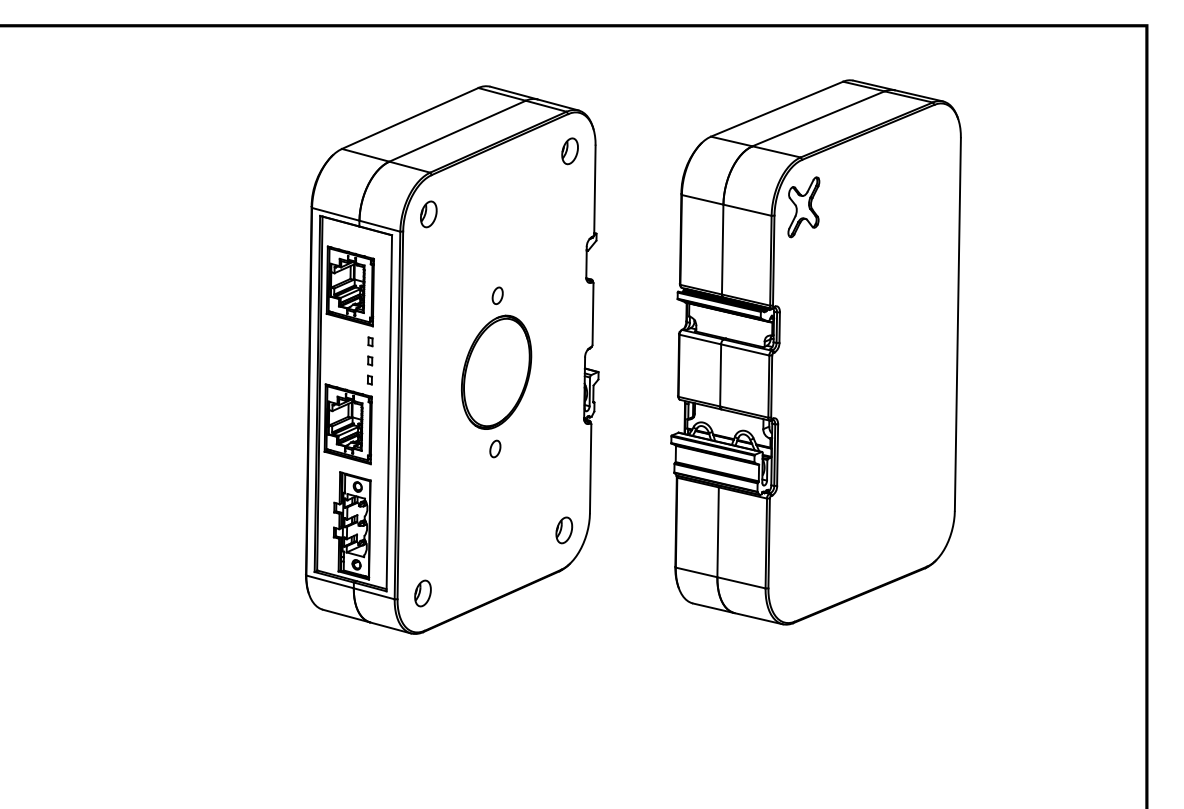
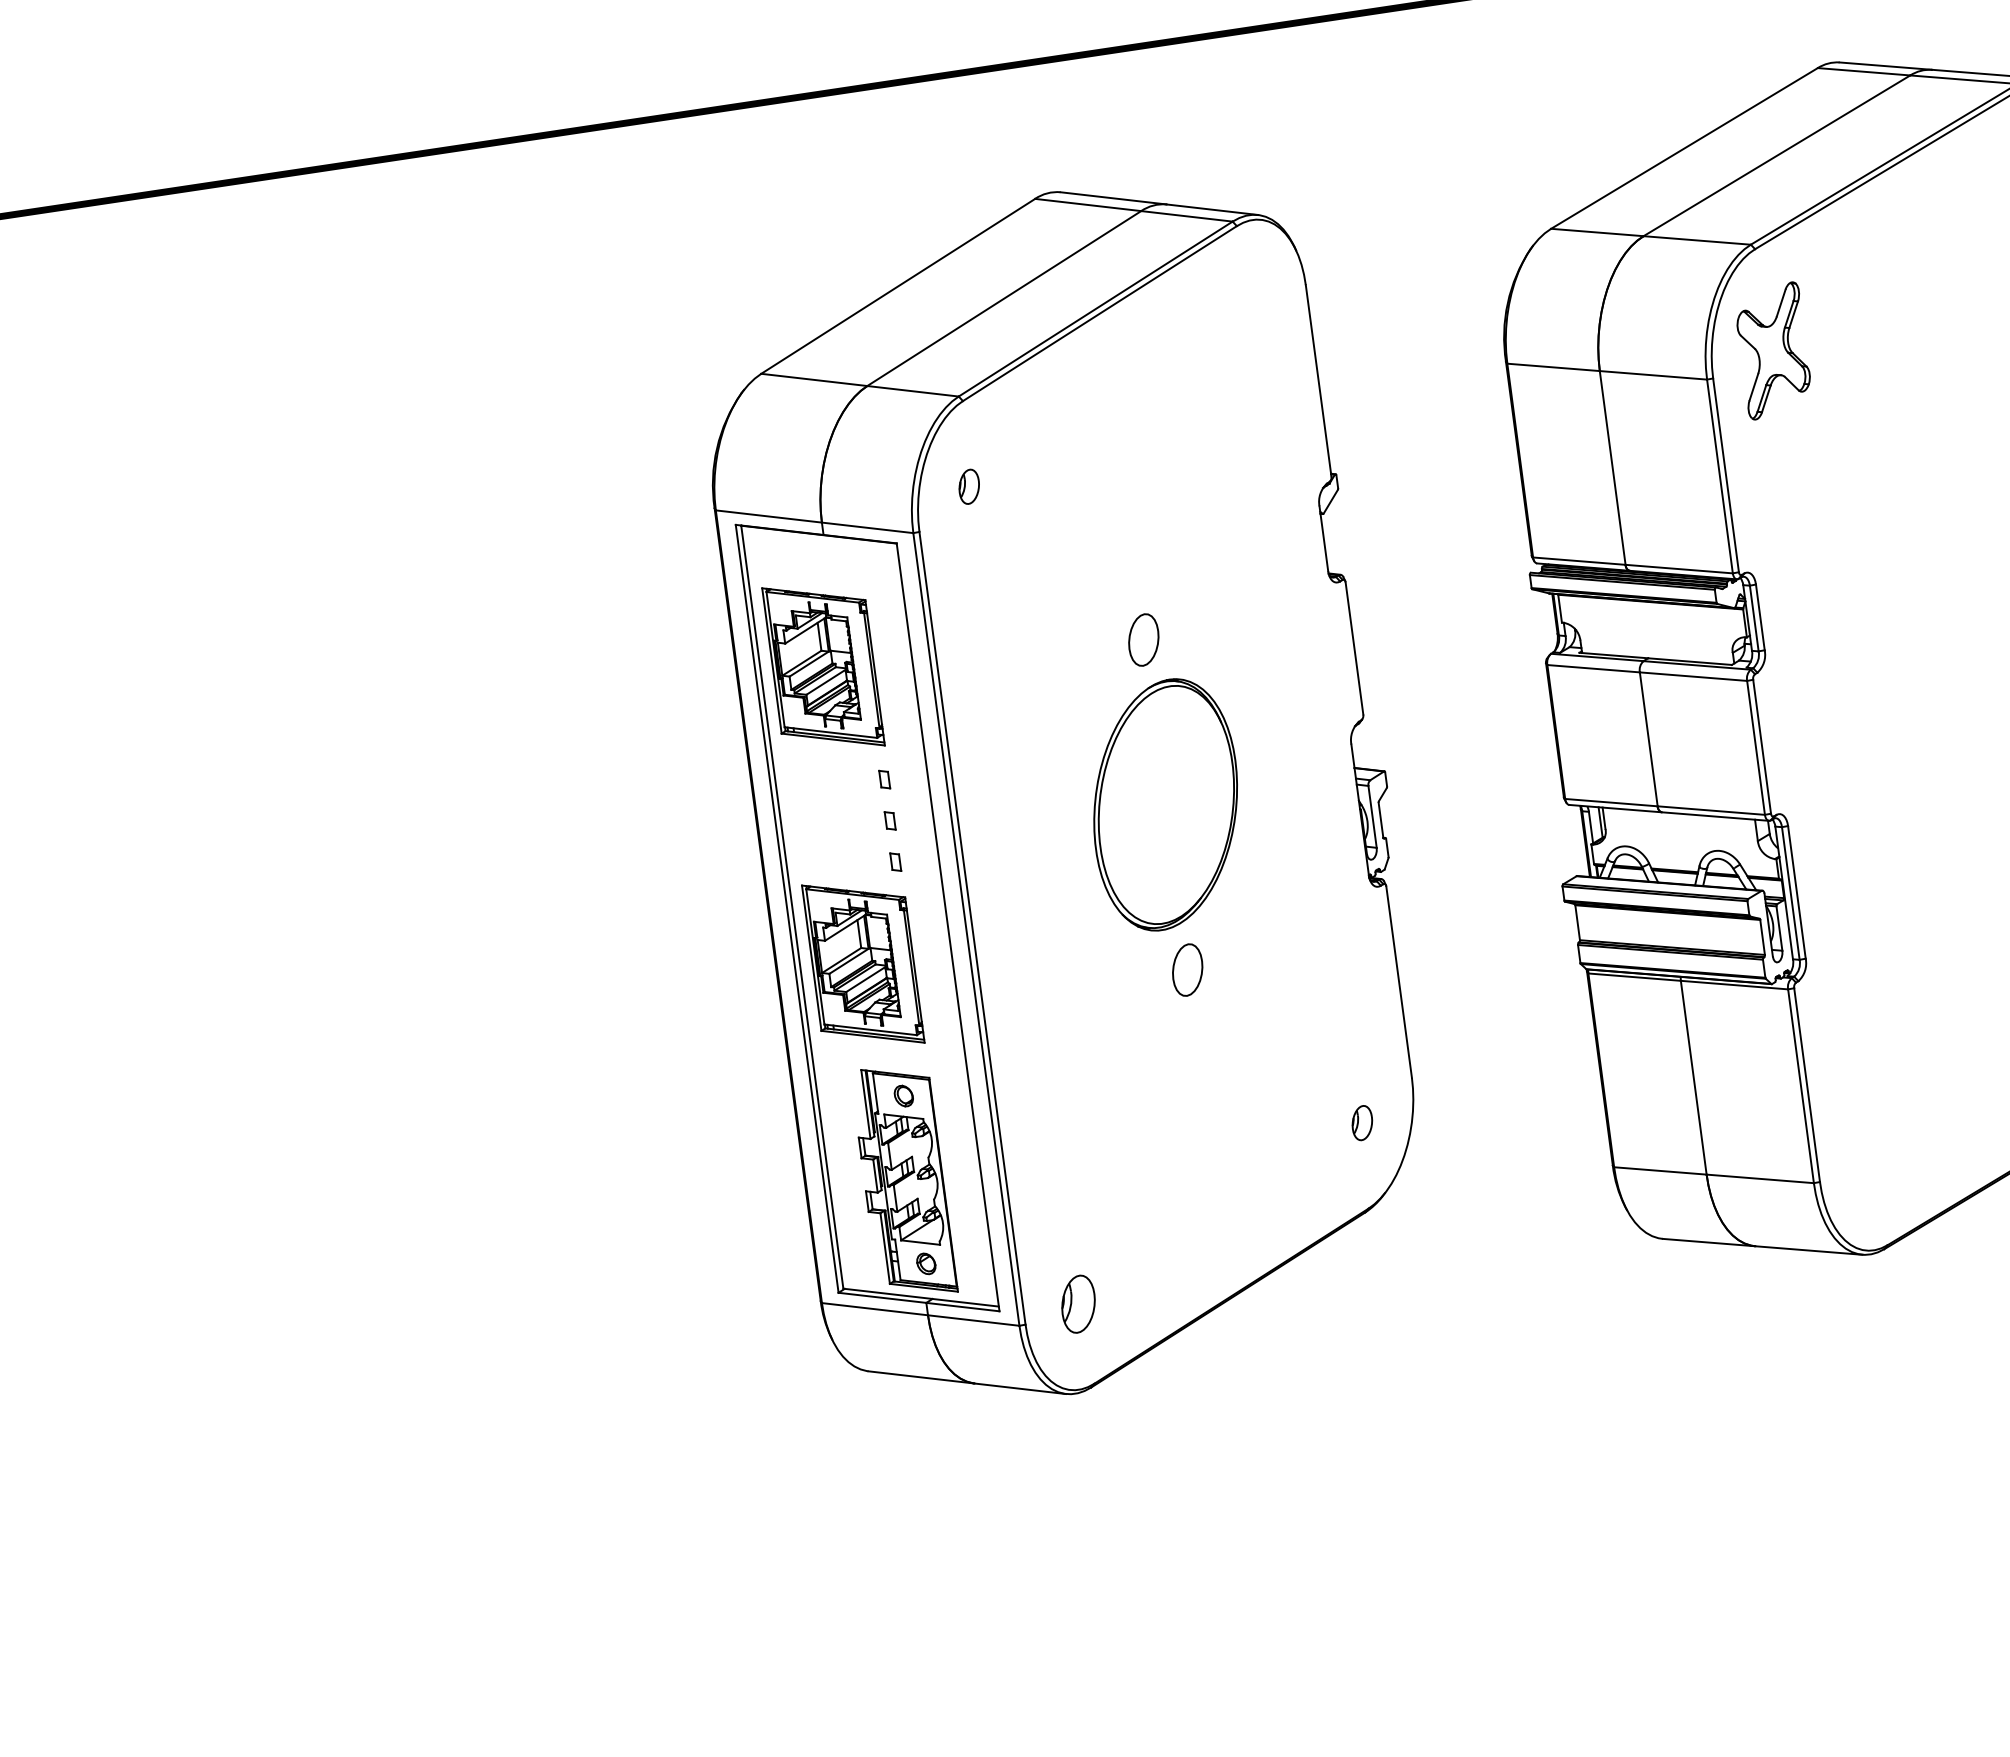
part: (569, 151) -> (1251, 306), removed
part: (428, 214) -> (968, 487), size x0.6
part: (497, 295) -> (1142, 639), size x1.4
part: (495, 448) -> (1187, 968), size x1.4
part: (564, 530) -> (1362, 1123), size x0.6

